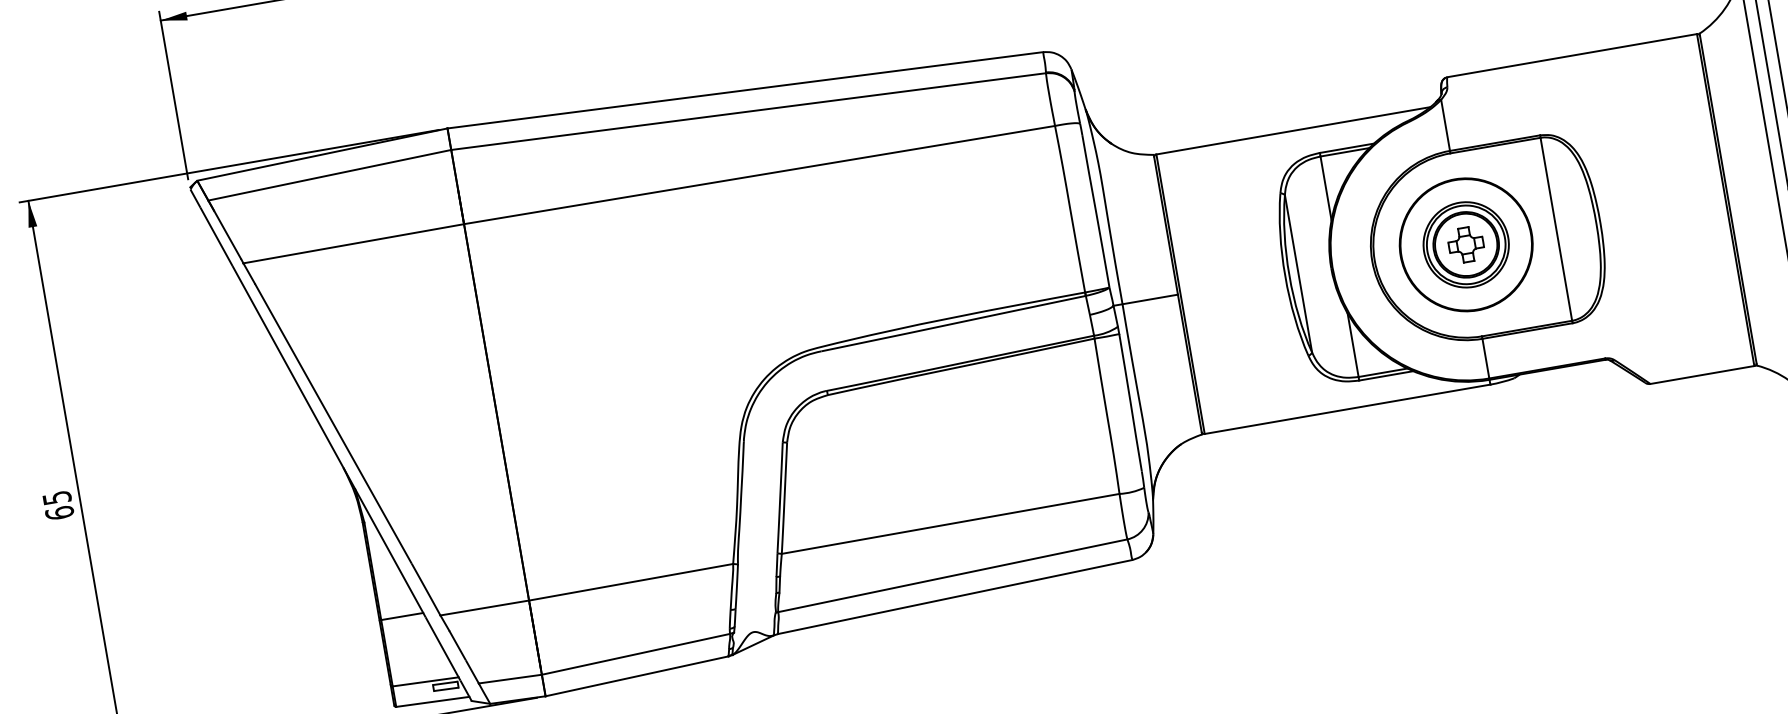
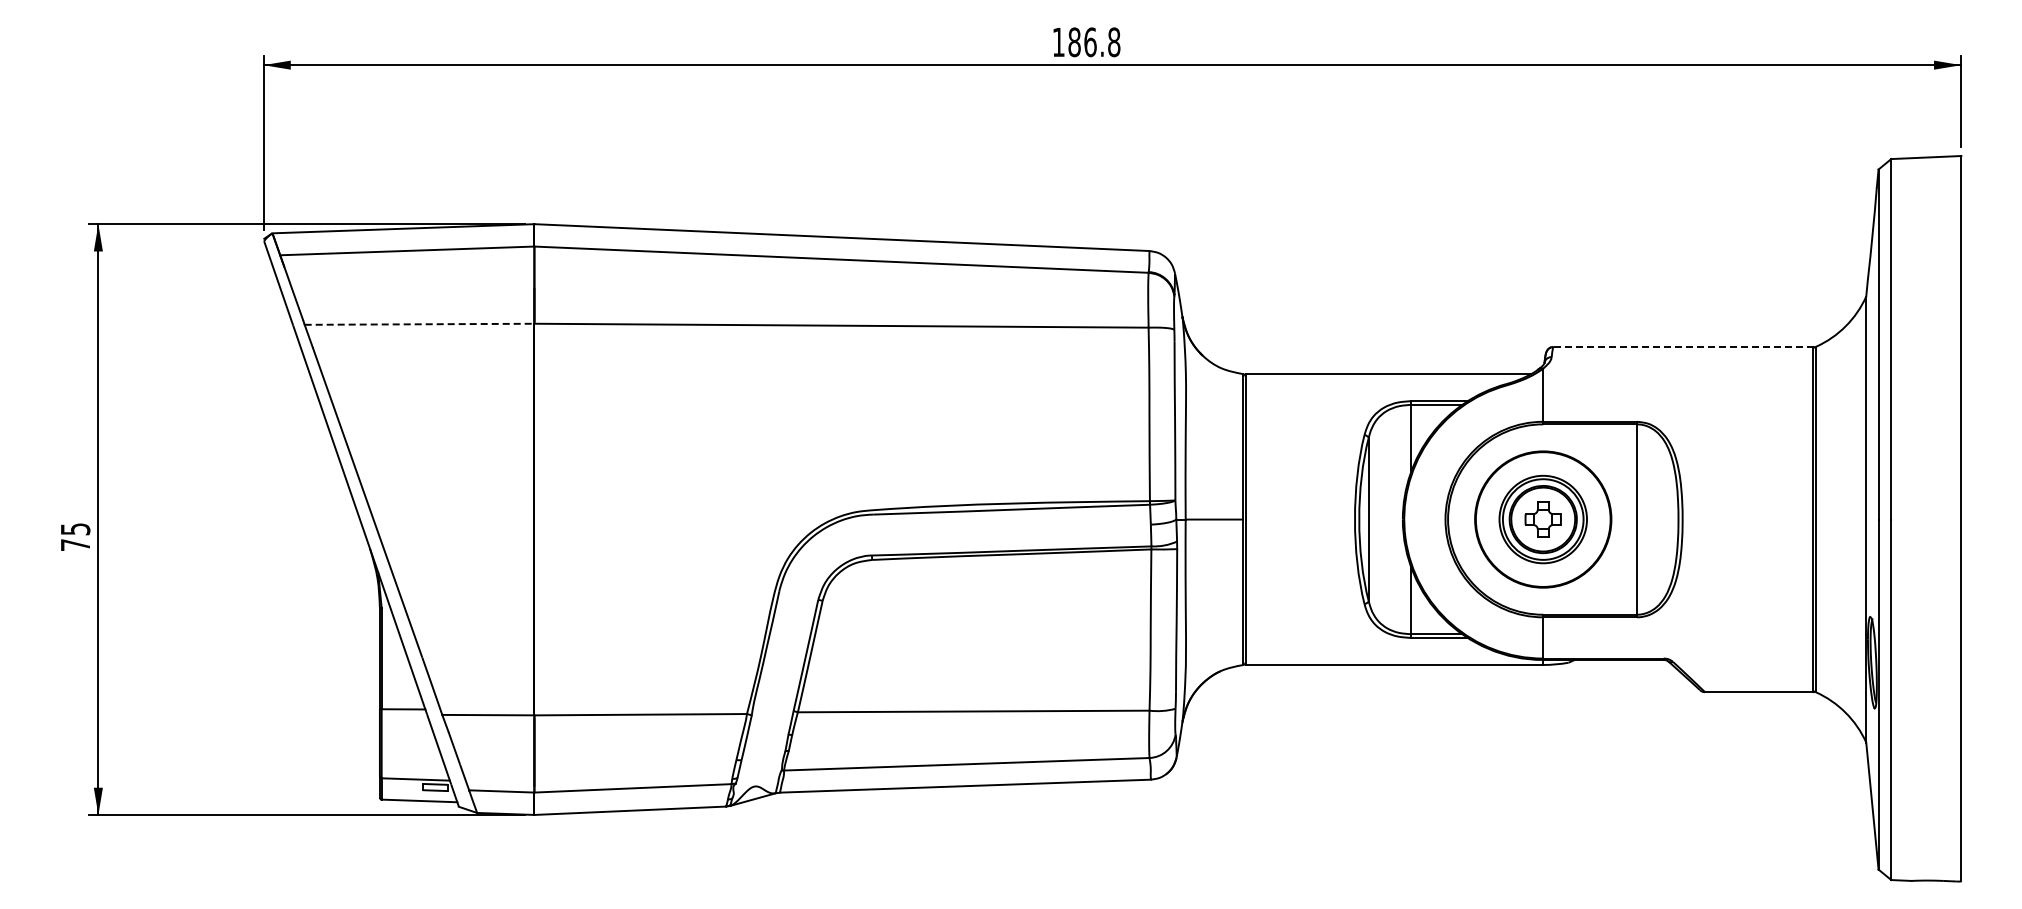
line: (1572, 55) -> (1683, 346), solid -> dashed
line: (353, 243) -> (419, 324), solid -> dashed
text: (59, 512) -> (75, 544), 65 -> 75

